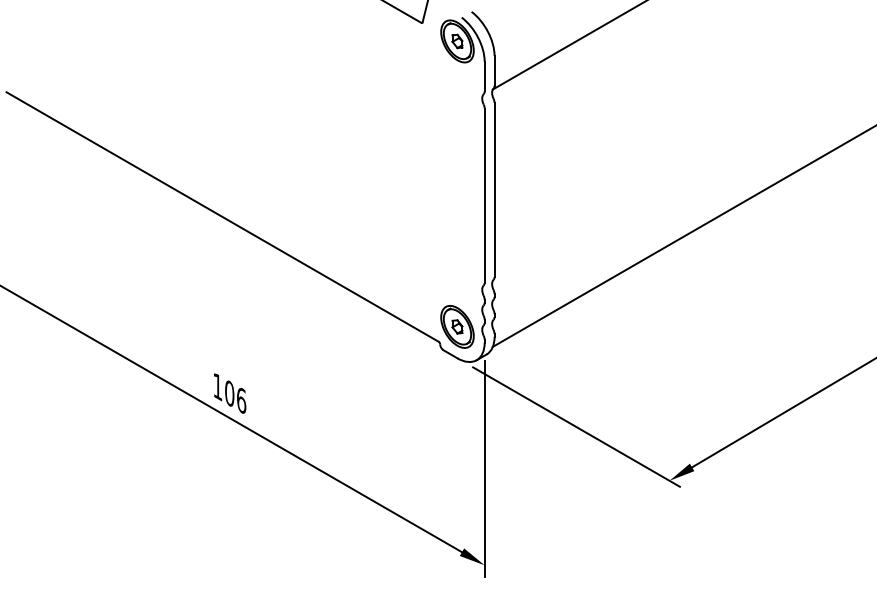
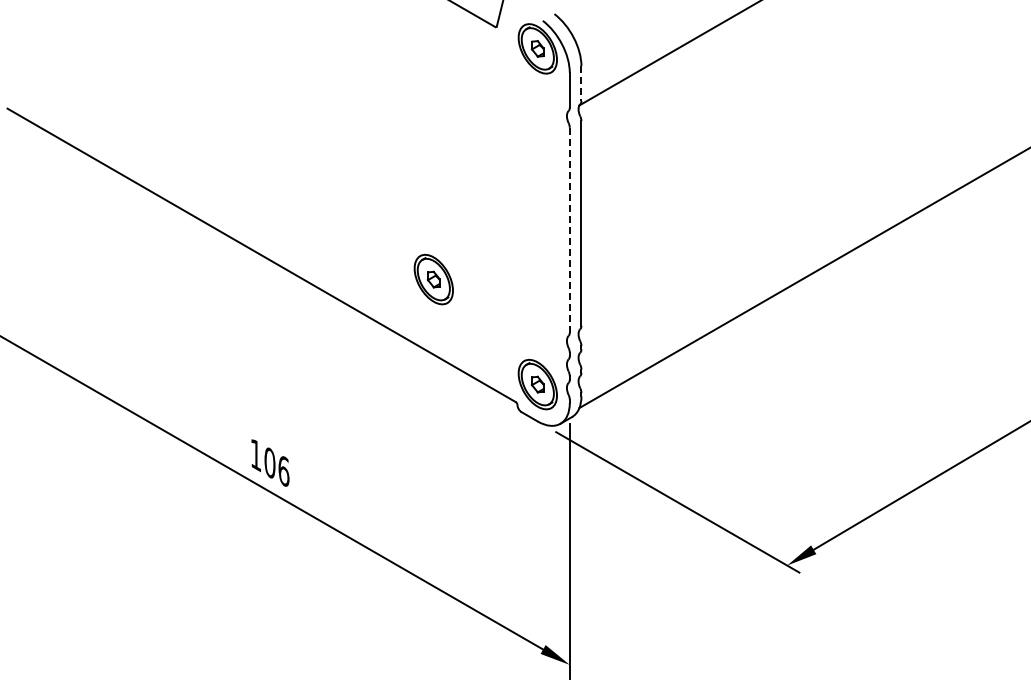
line: (494, 71) -> (581, 84), solid -> dashed
line: (484, 195) -> (569, 229), solid -> dashed
part: (368, 237) -> (433, 279), added

